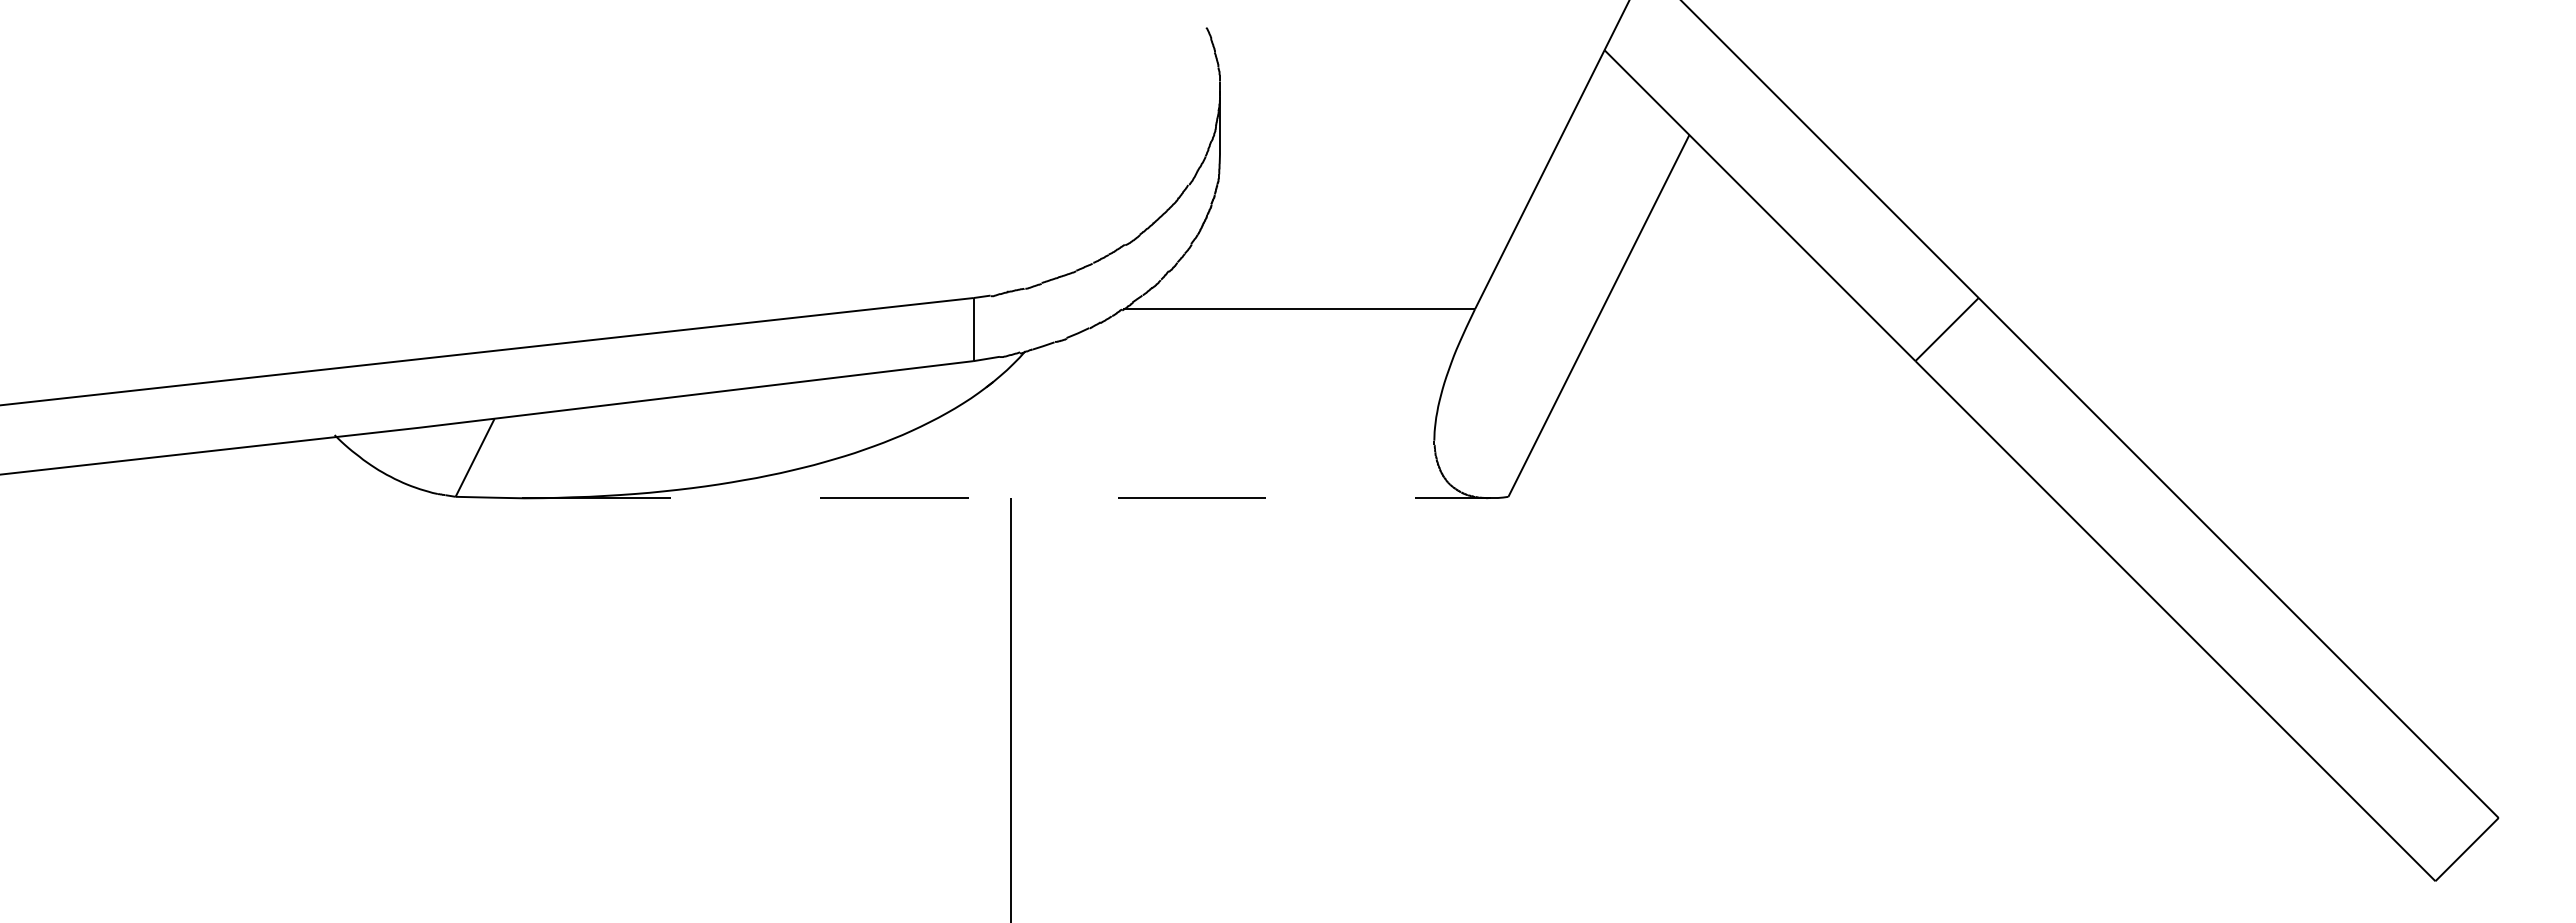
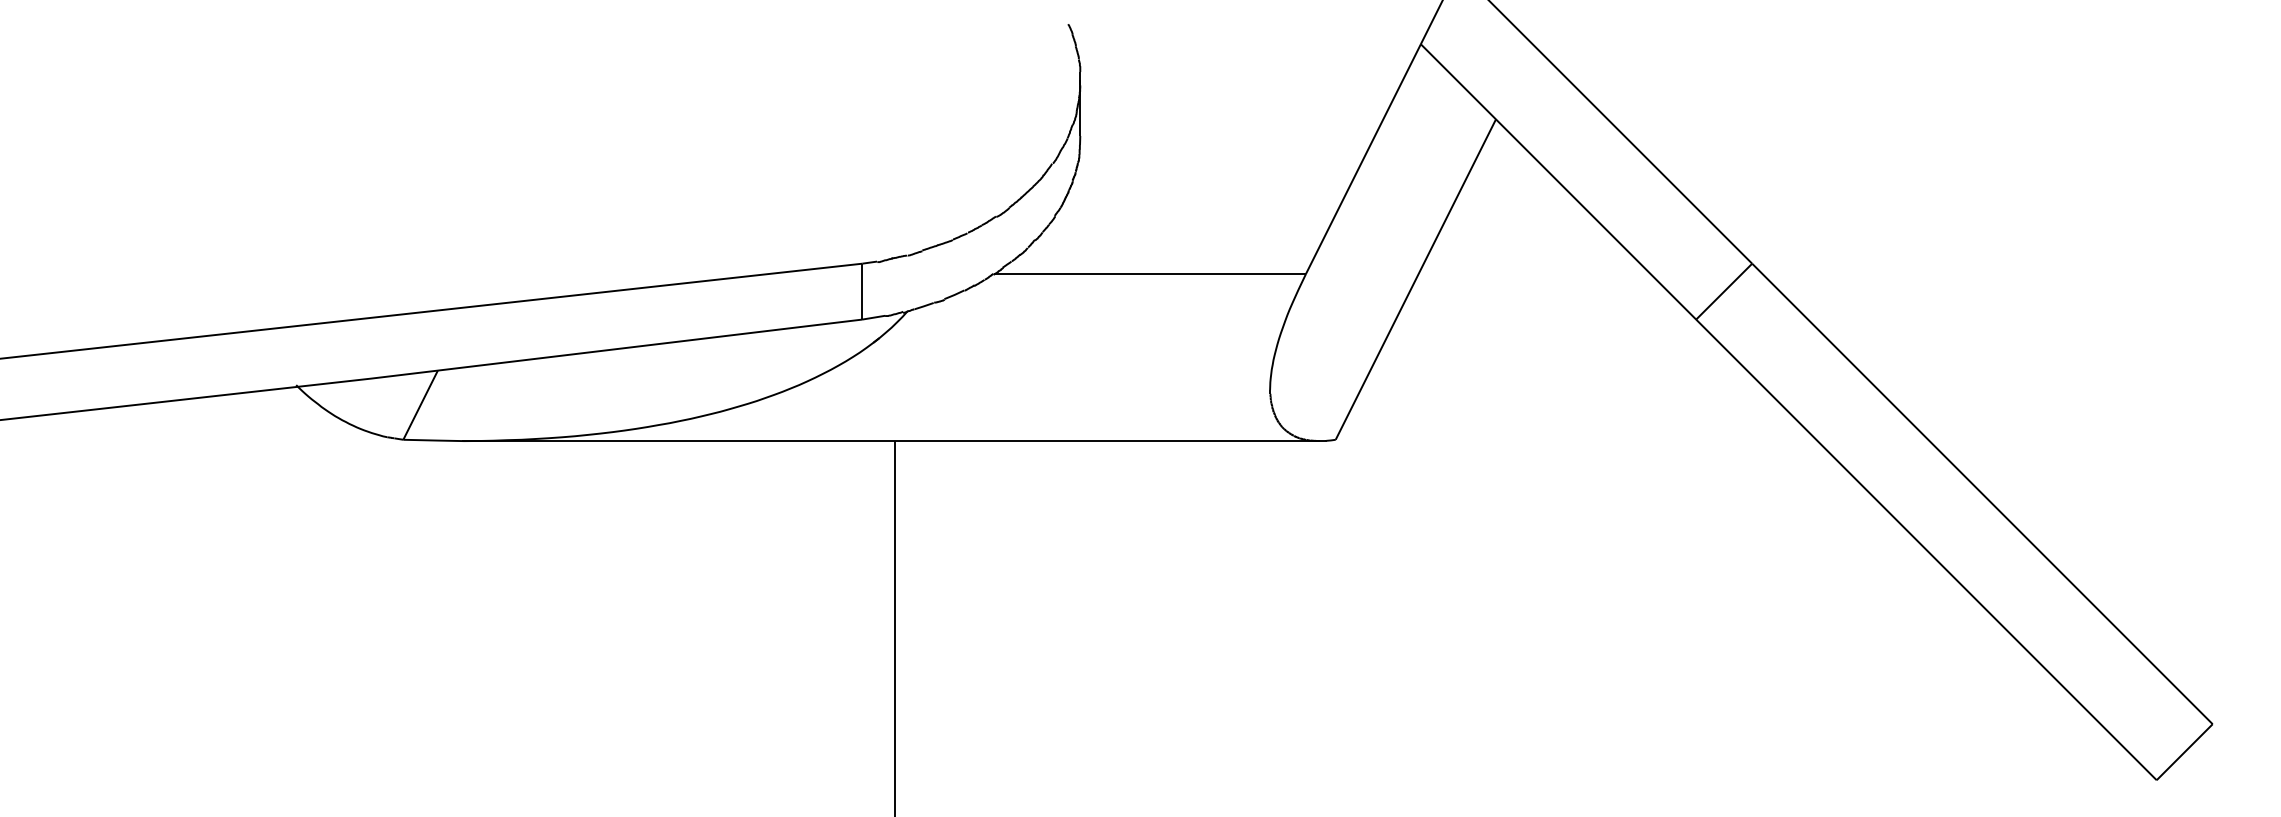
line: (1007, 498) -> (892, 441), dashed -> solid

